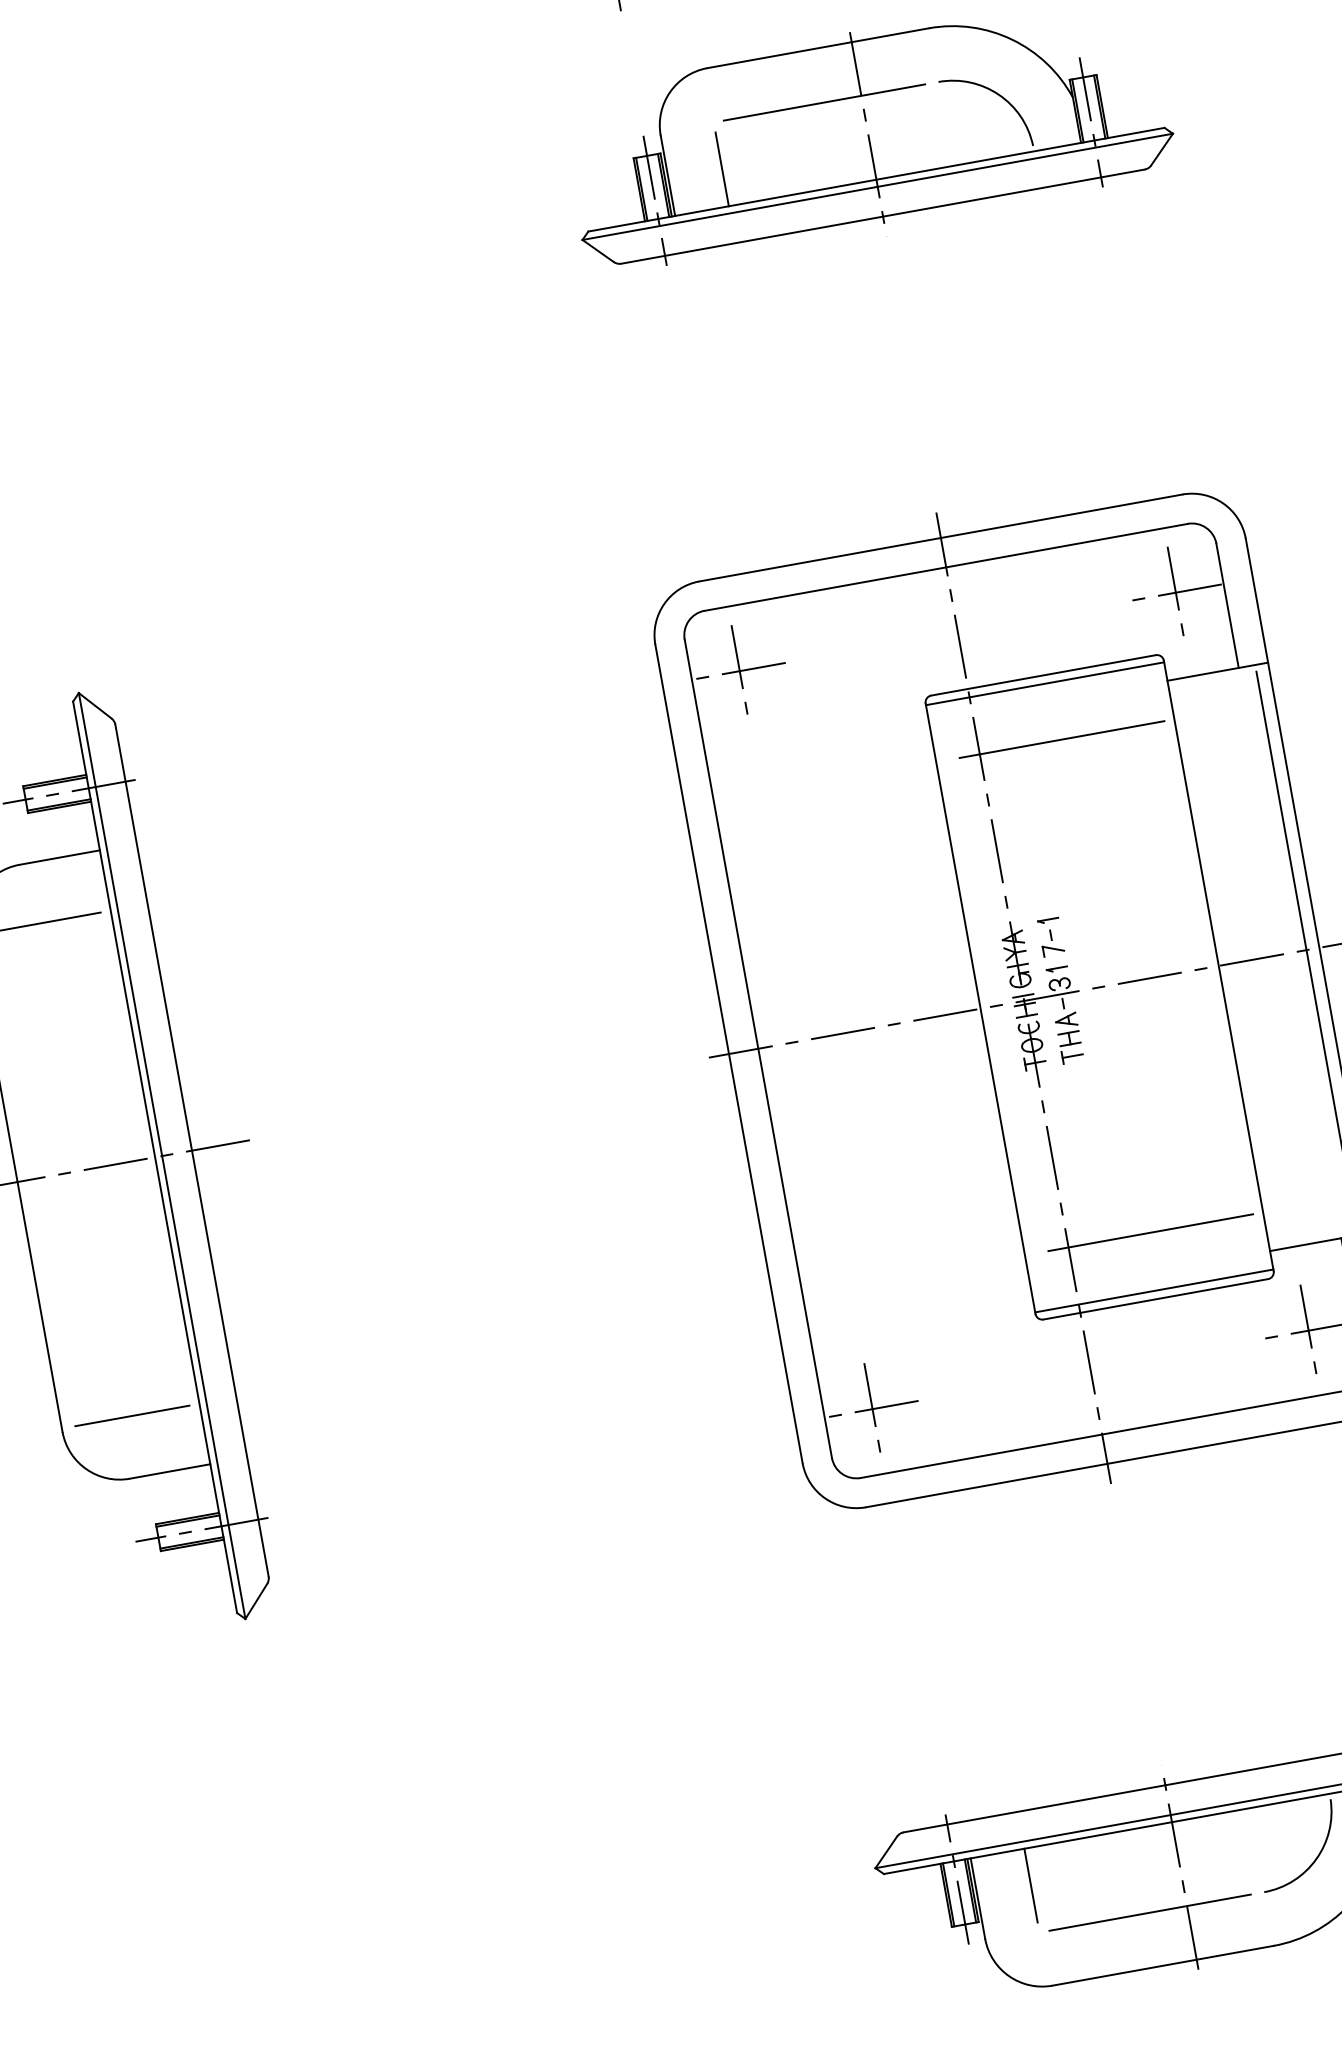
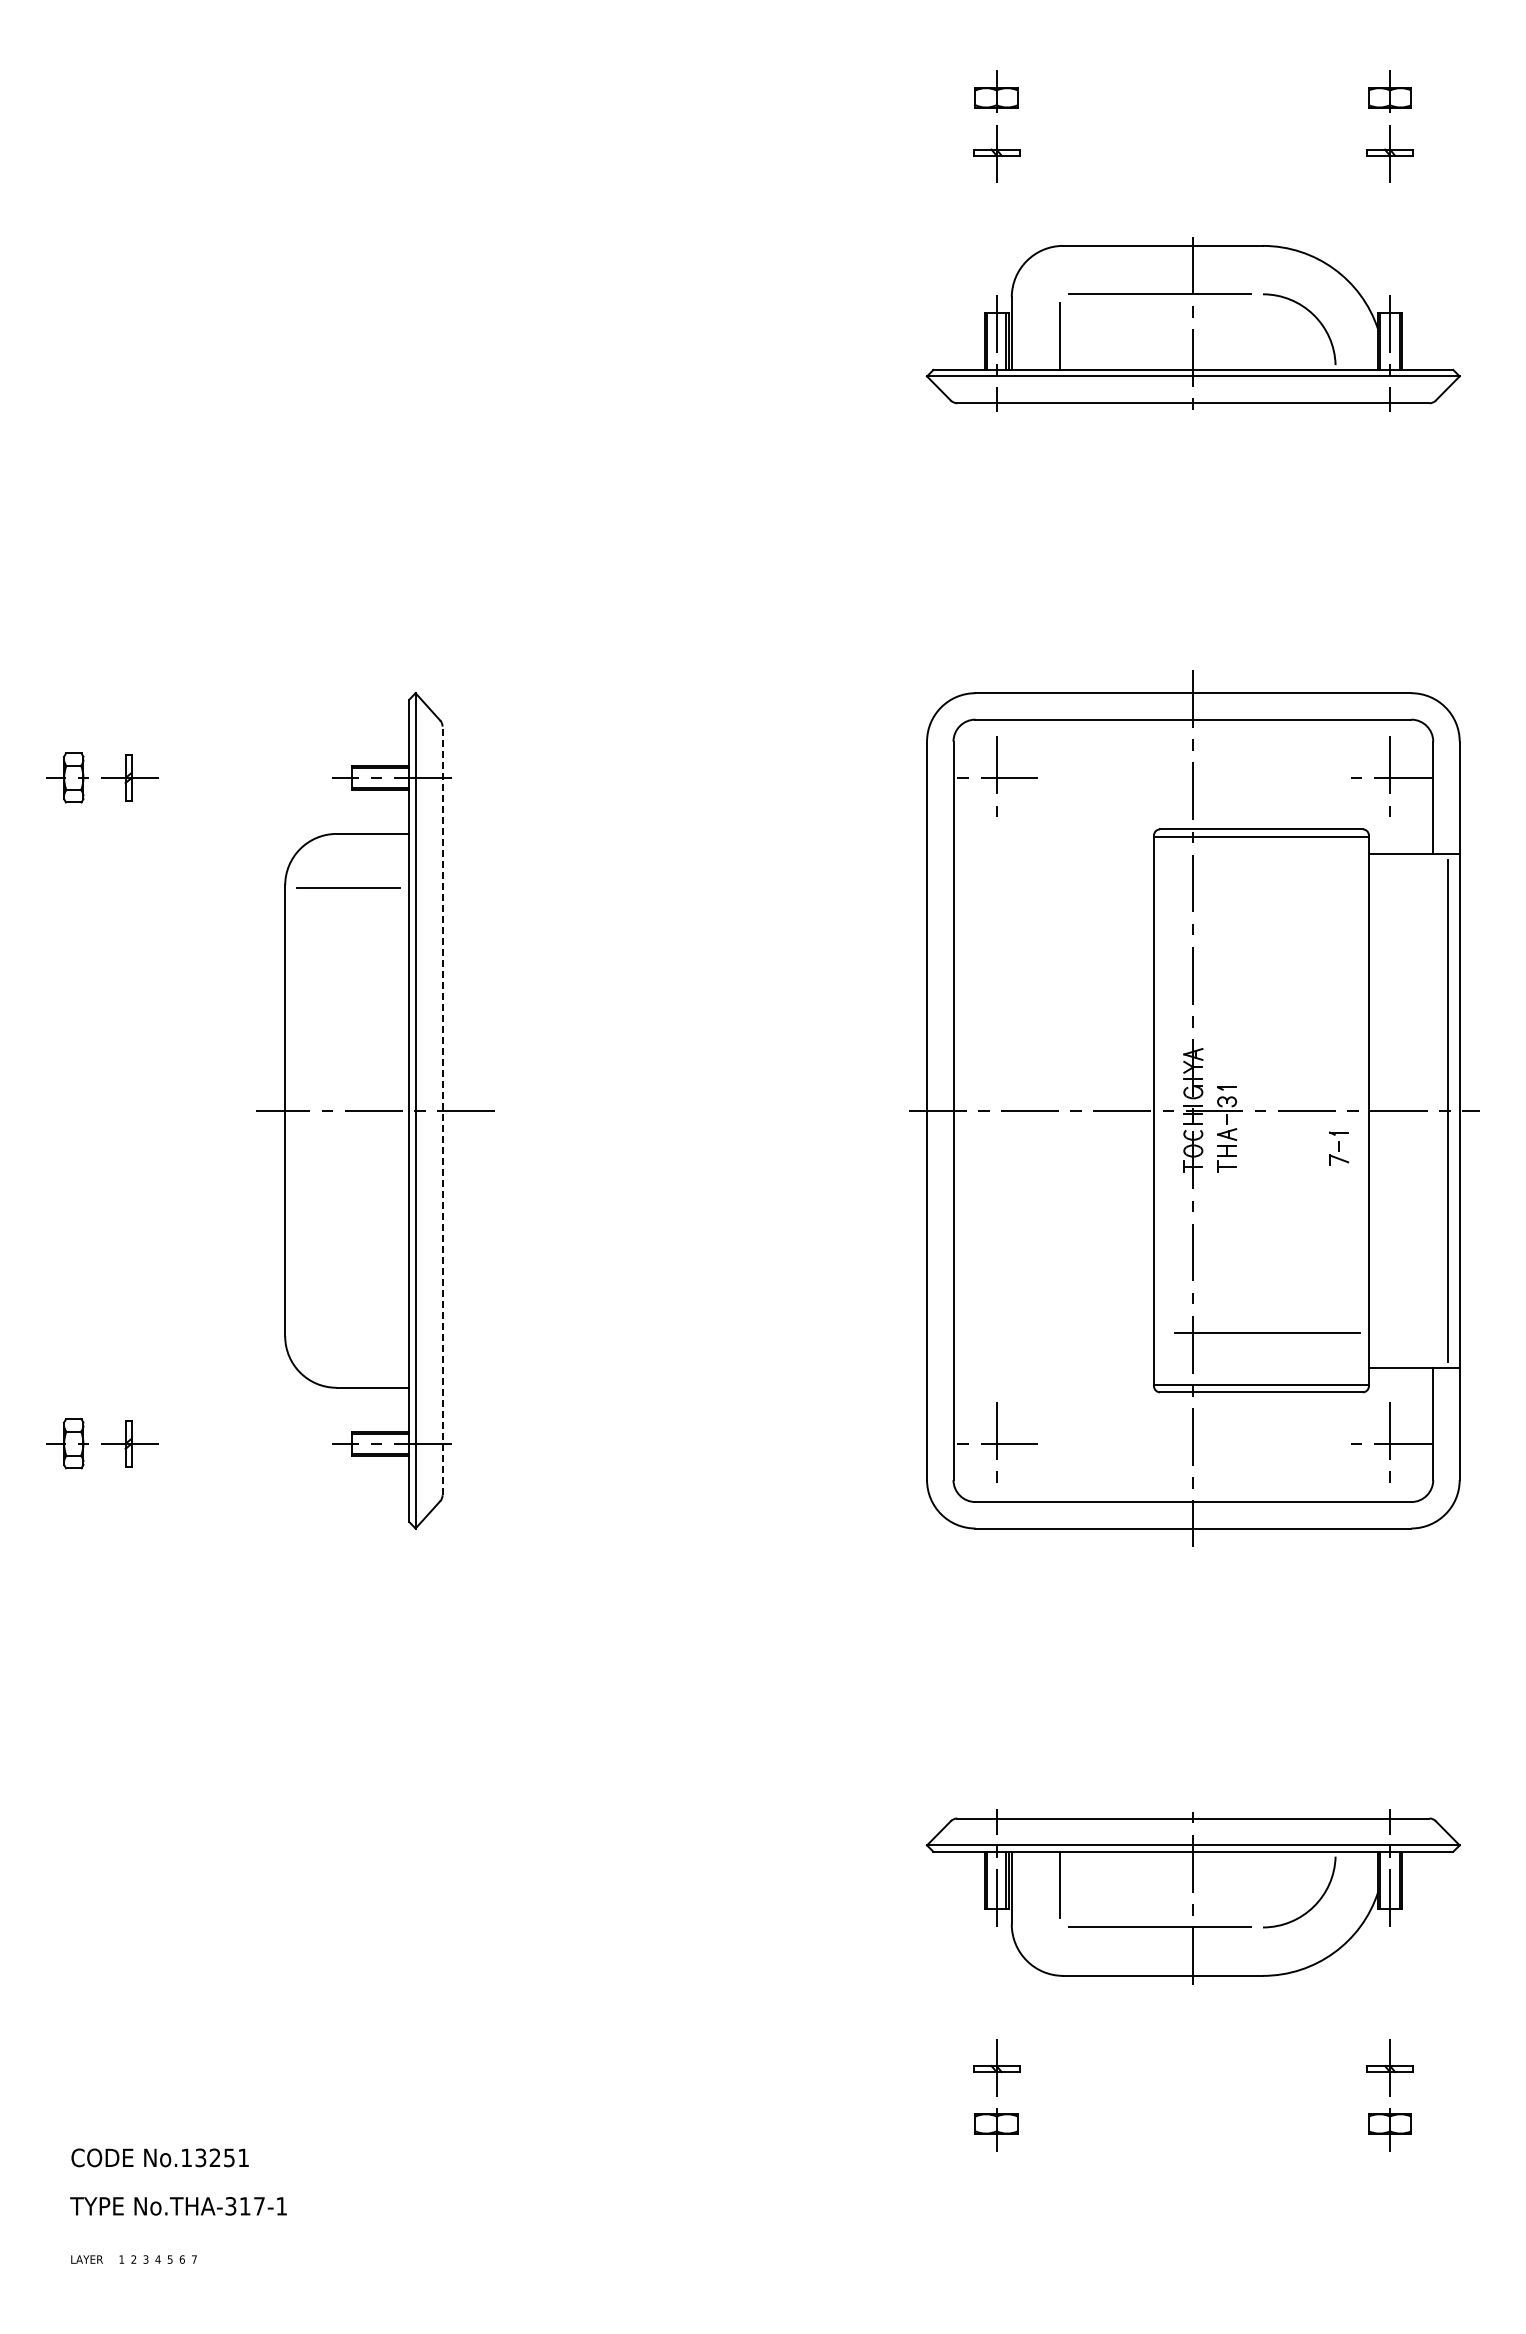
line: (1062, 739) -> (1267, 888), removed
part: (1051, 937) -> (1339, 1148), moved
line: (191, 1150) -> (442, 1110), solid -> dashed
line: (132, 1416) -> (348, 1333), removed

